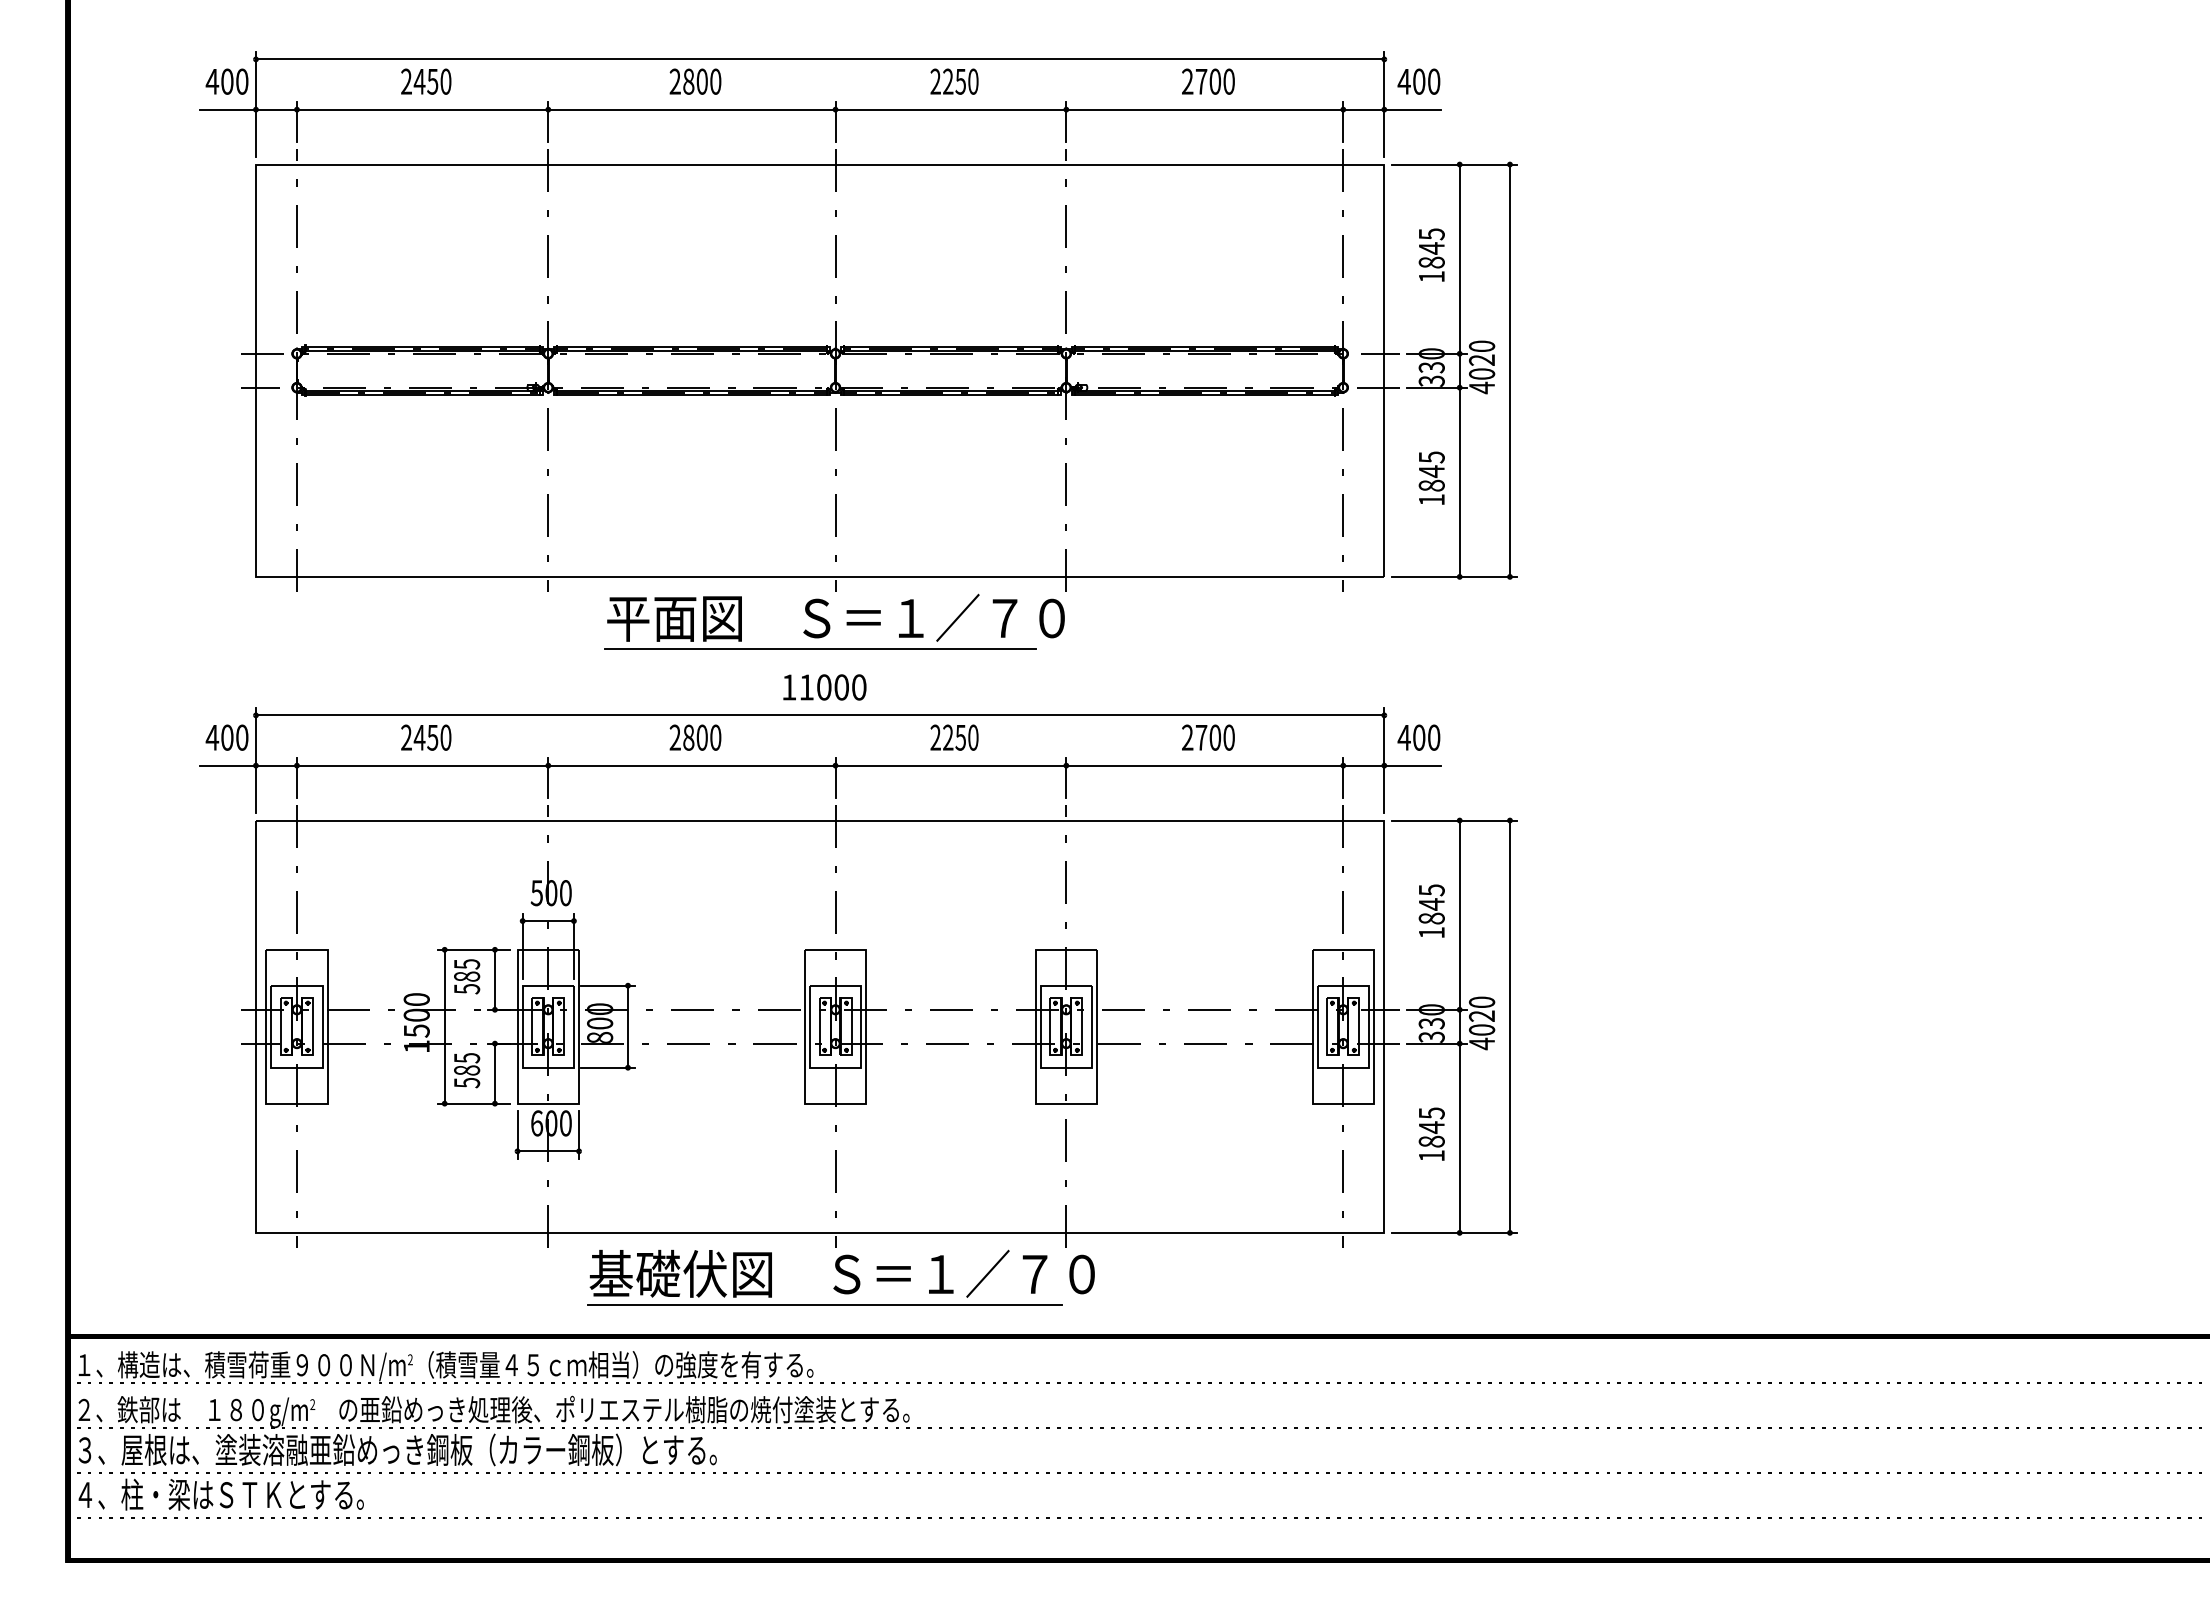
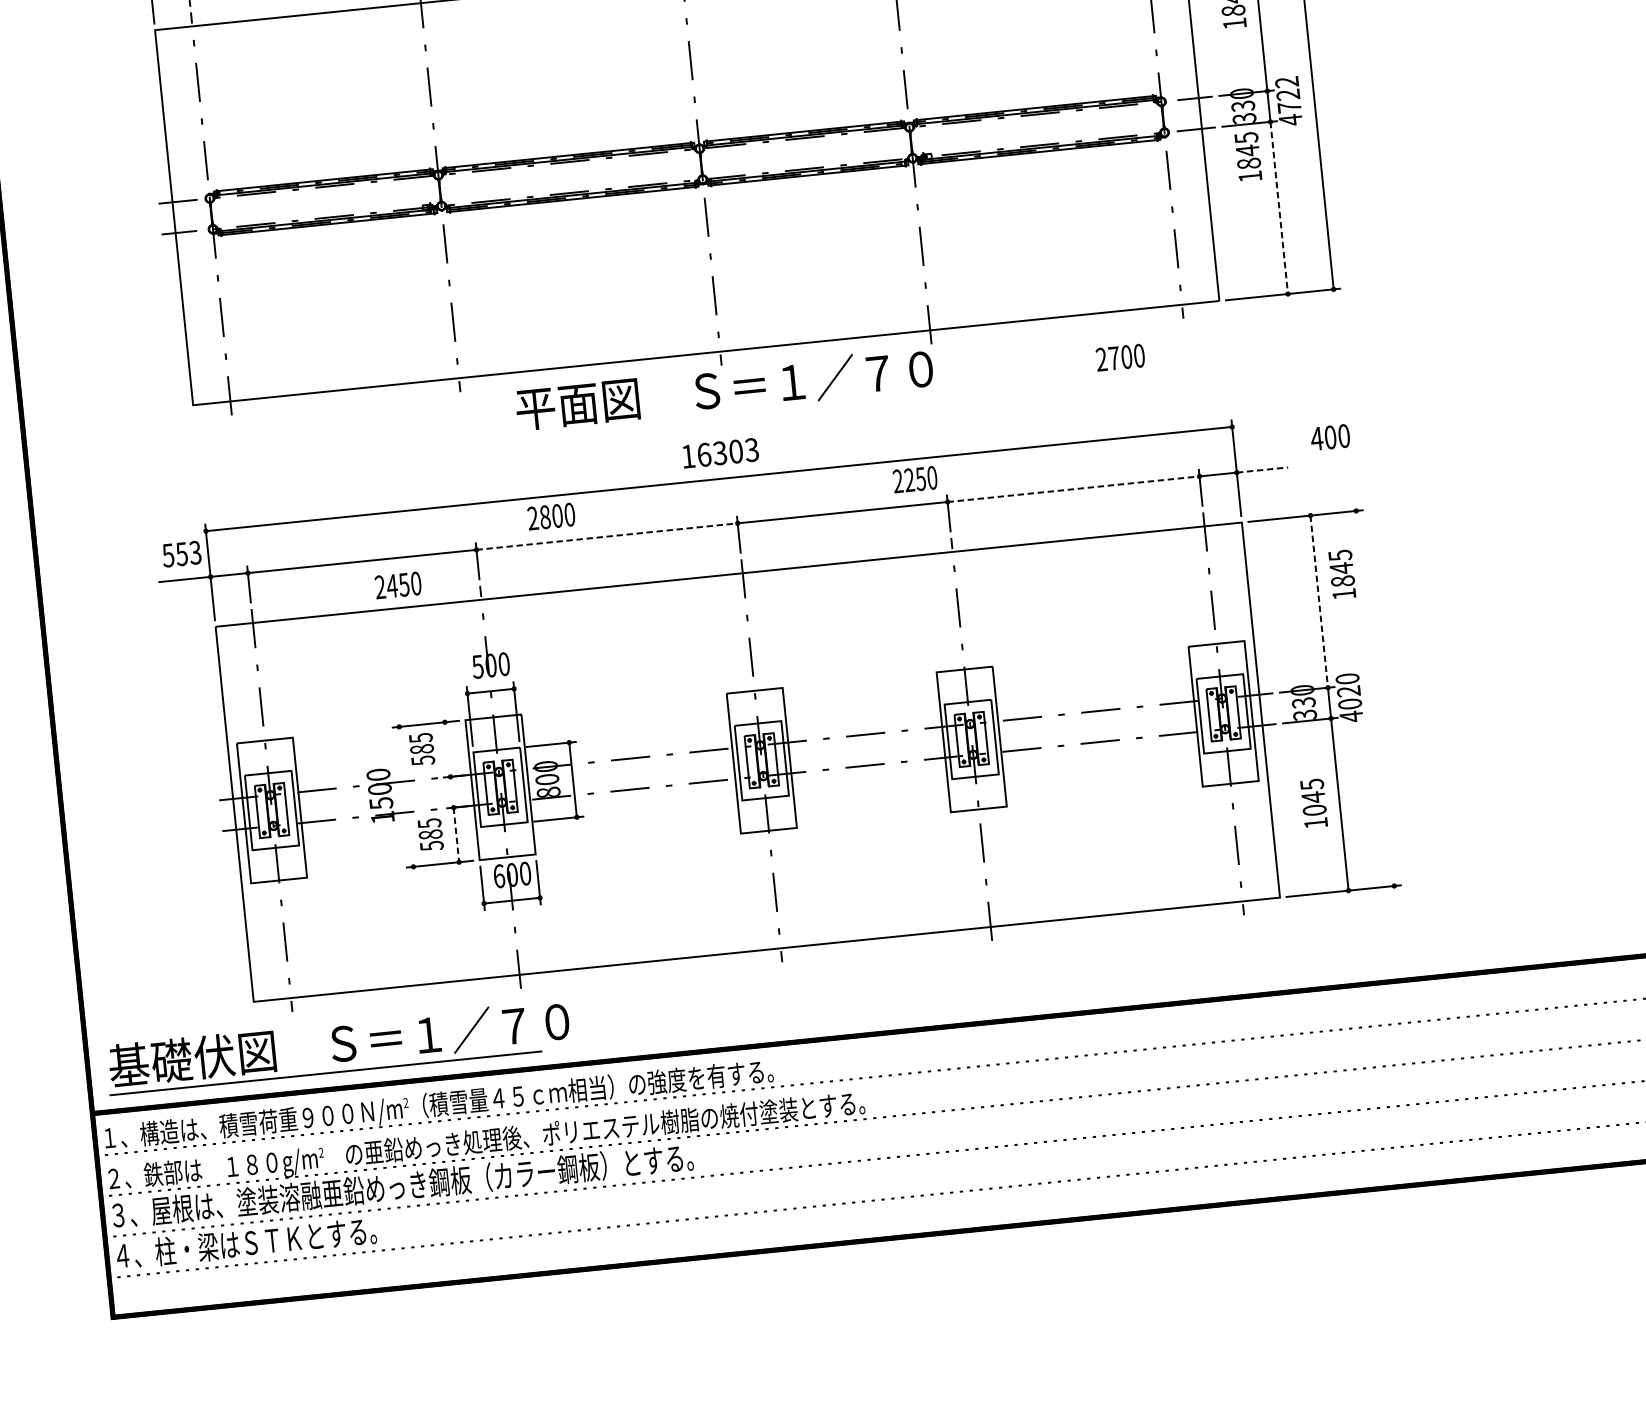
text: (1482, 359) -> (1288, 94), 4020 -> 4722
text: (1431, 477) -> (1248, 156), moved
line: (1459, 482) -> (1279, 208), solid -> dashed
line: (819, 648) -> (712, 418), removed
text: (832, 687) -> (727, 452), 11000 -> 16303
text: (226, 737) -> (181, 554), 400 -> 553
text: (426, 737) -> (398, 585), moved
text: (695, 737) -> (551, 516), moved
text: (954, 737) -> (915, 479), moved
text: (1208, 737) -> (1120, 357), moved
text: (1418, 737) -> (1329, 437), moved
line: (691, 765) -> (606, 536), solid -> dashed
line: (1205, 765) -> (1074, 489), solid -> dashed
line: (1413, 765) -> (1263, 469), solid -> dashed
text: (1431, 910) -> (1341, 573), moved
line: (1459, 915) -> (1319, 601), solid -> dashed
line: (494, 979) -> (447, 749), removed
line: (444, 1026) -> (406, 796), removed
line: (1509, 1026) -> (1374, 698), removed
line: (494, 1074) -> (456, 835), solid -> dashed
text: (1431, 1141) -> (1314, 810), 1845 -> 1045
part: (840, 1277) -> (337, 1047), moved

